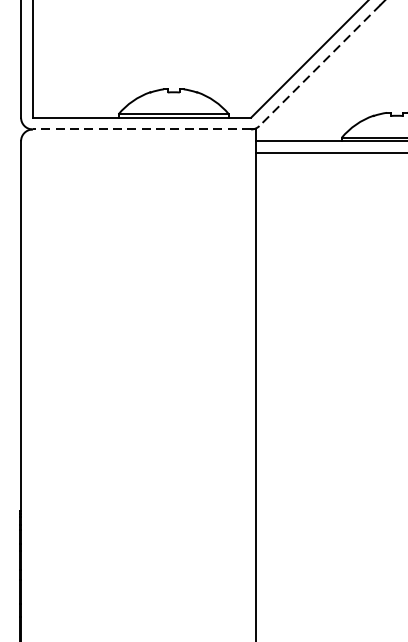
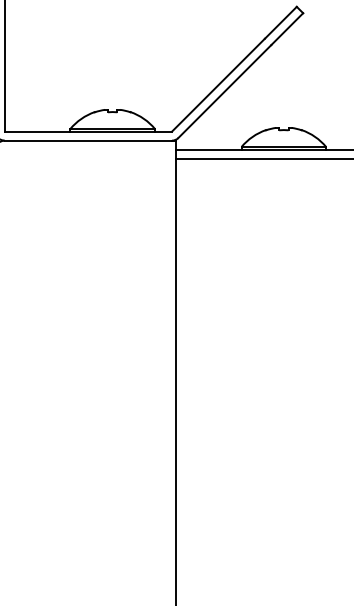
line: (319, 65) -> (224, 91), dashed -> solid
line: (142, 129) -> (88, 140), dashed -> solid

